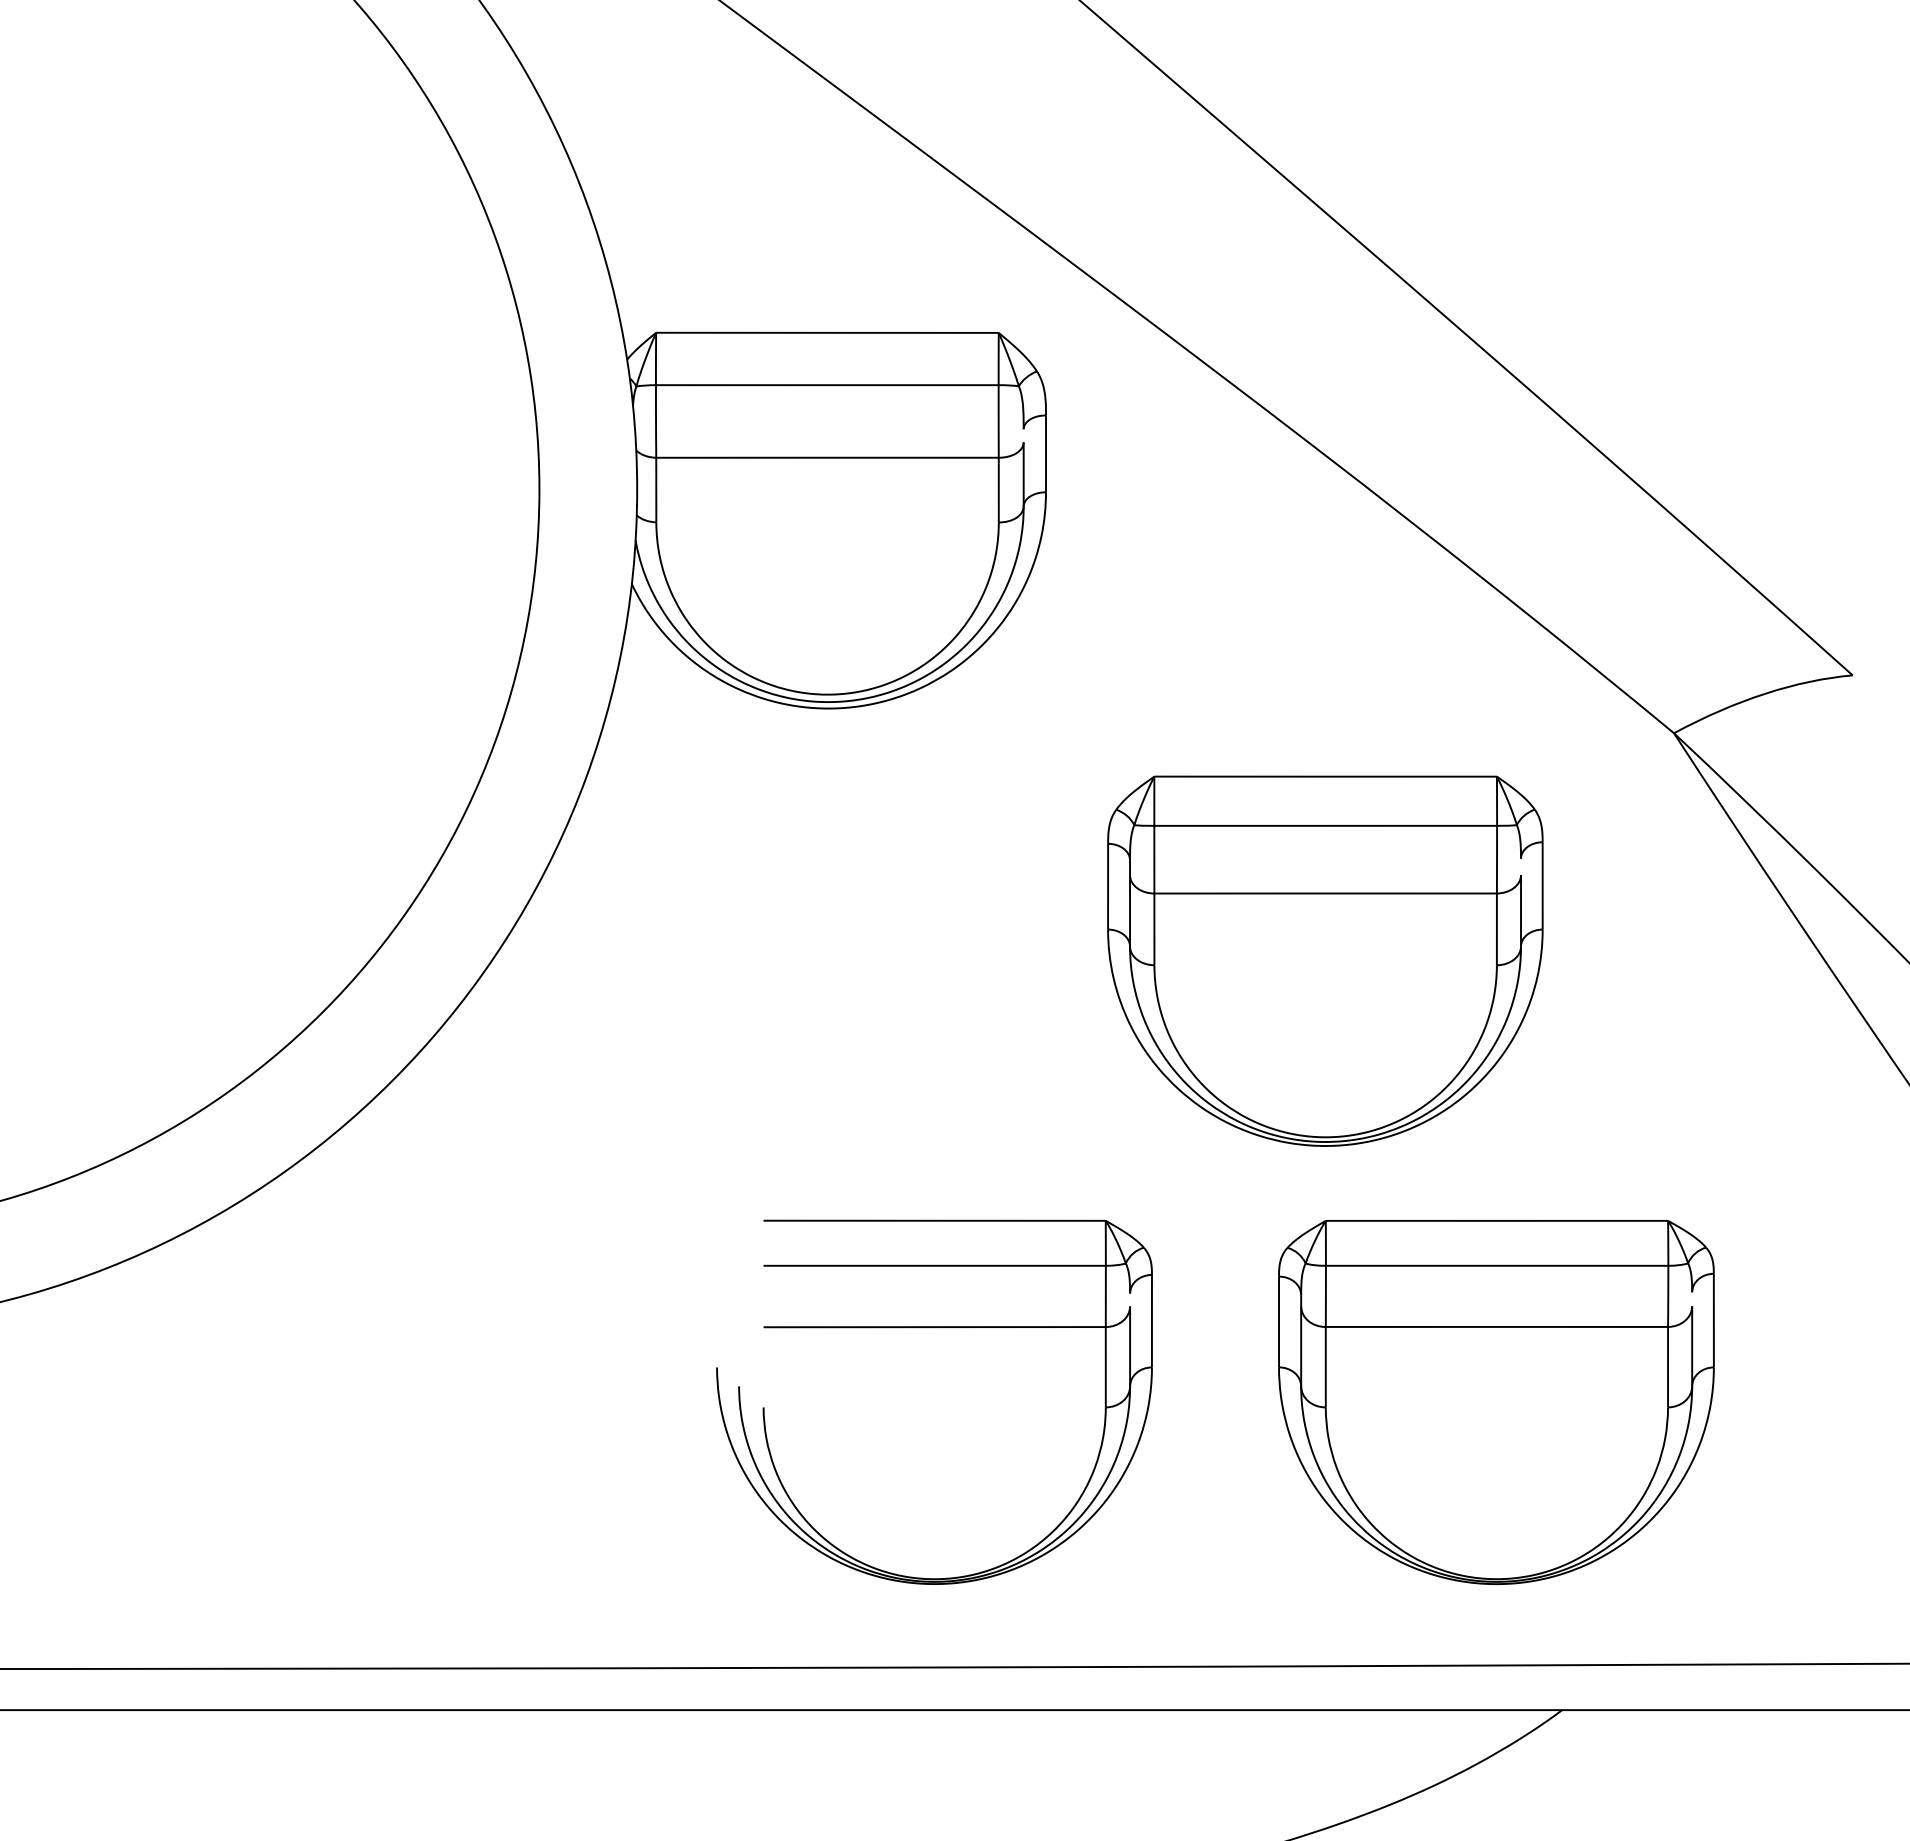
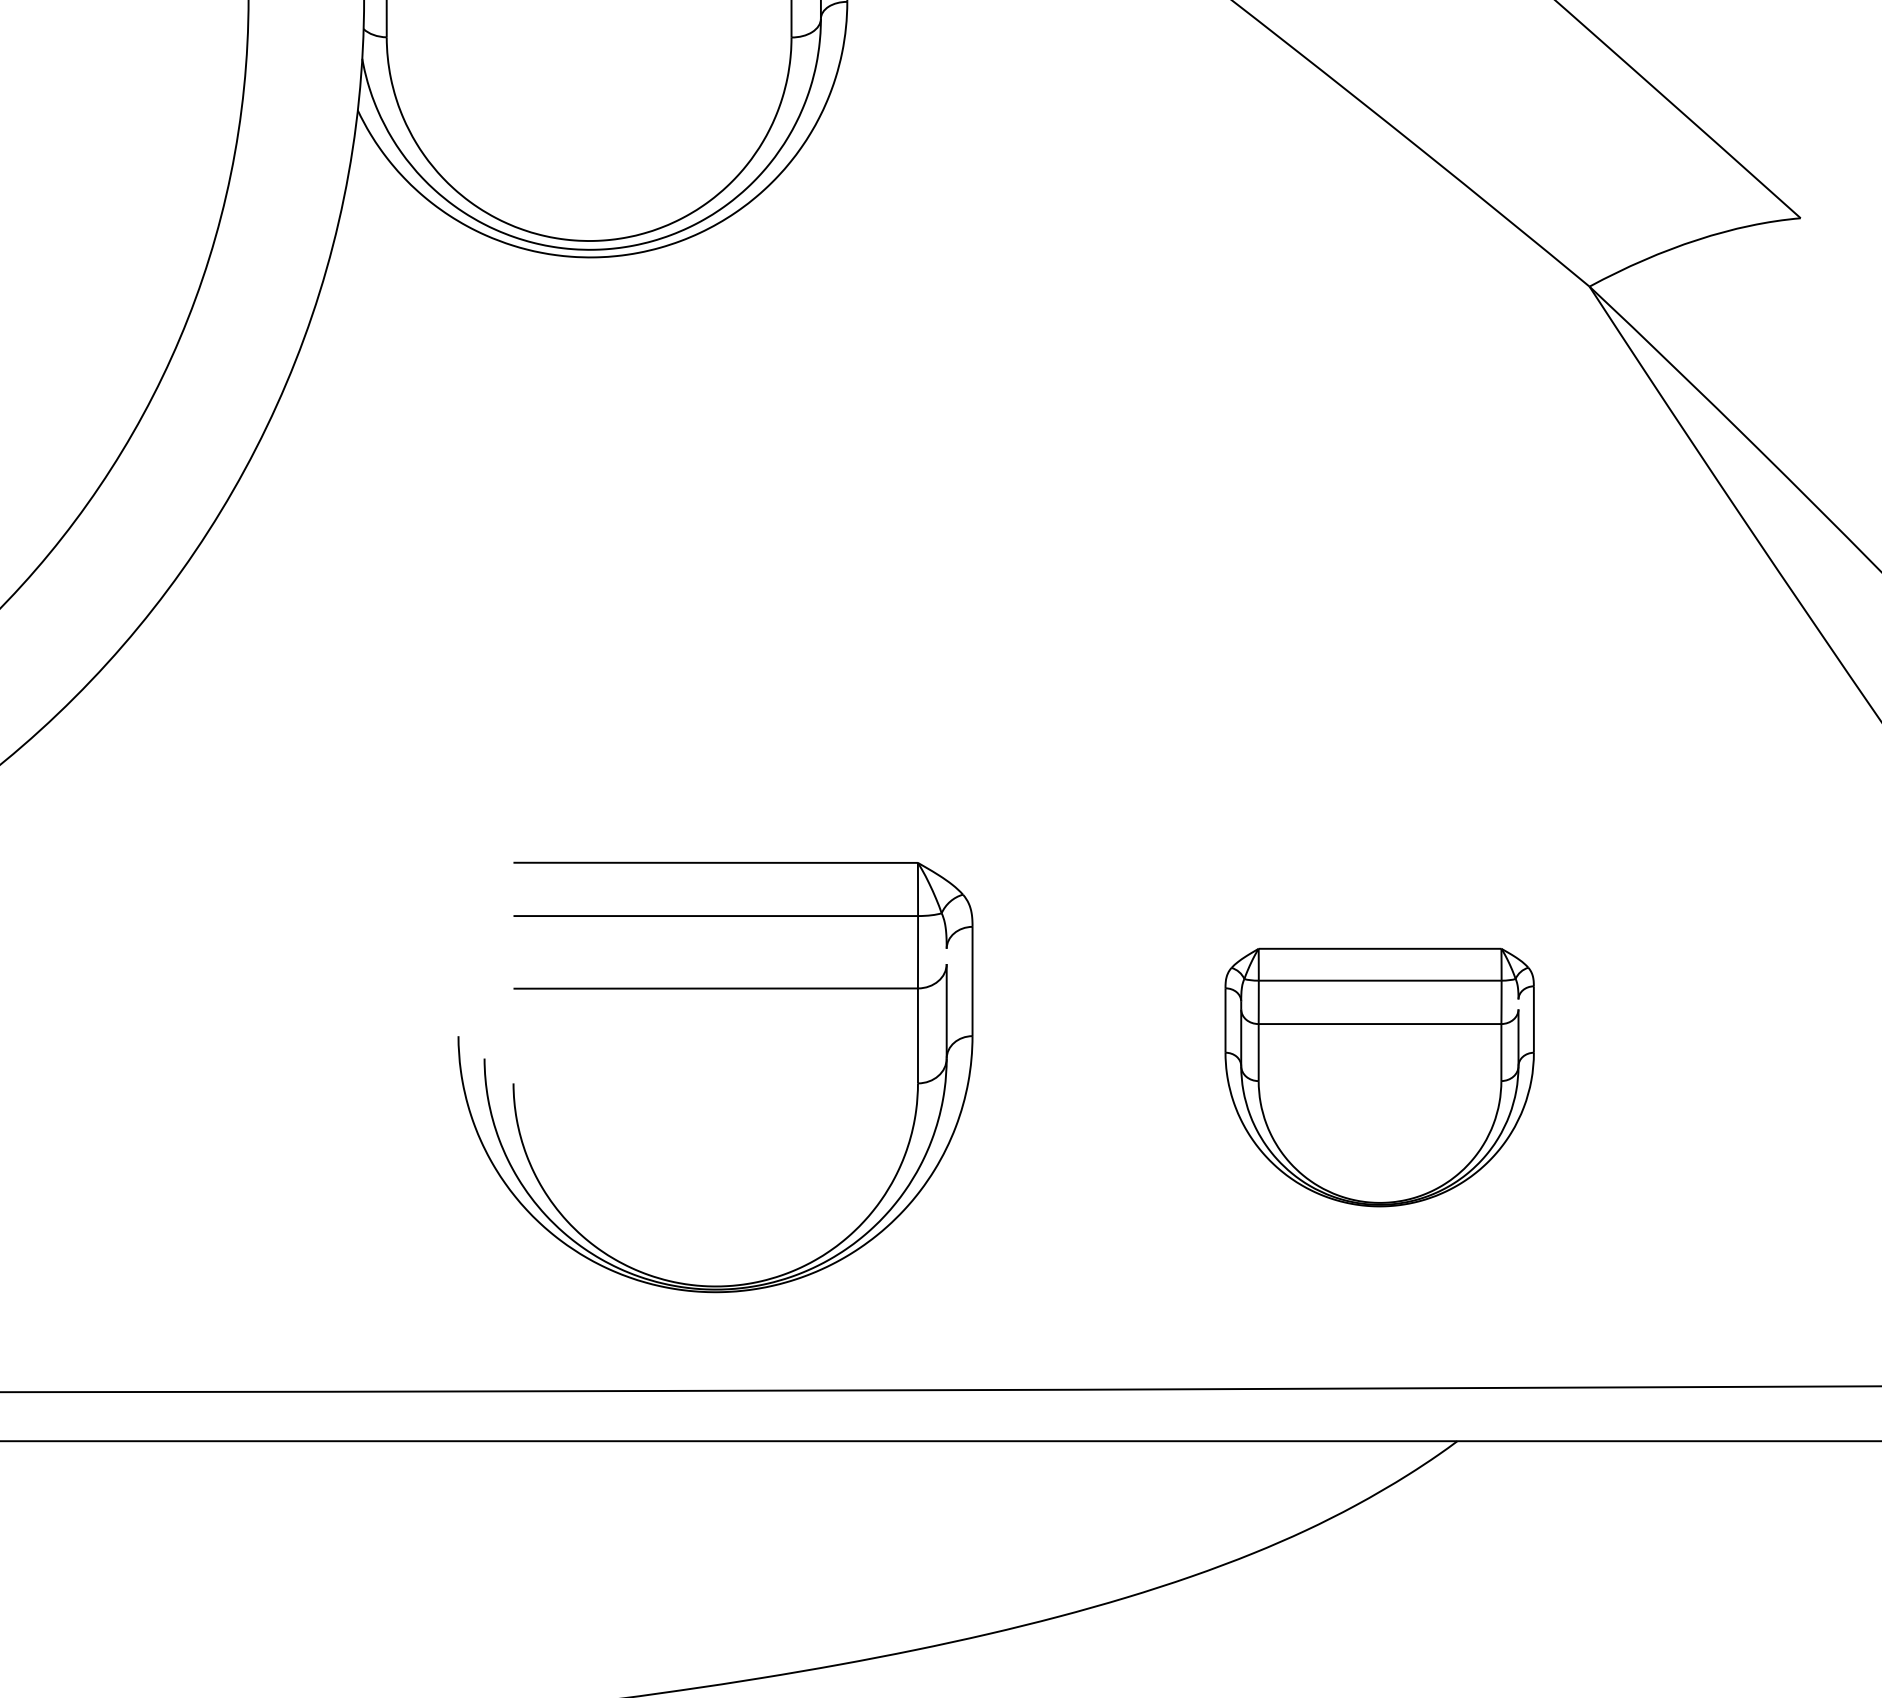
part: (1325, 960) -> (1177, 555), removed
part: (1496, 1402) -> (1379, 1077), size x0.6

